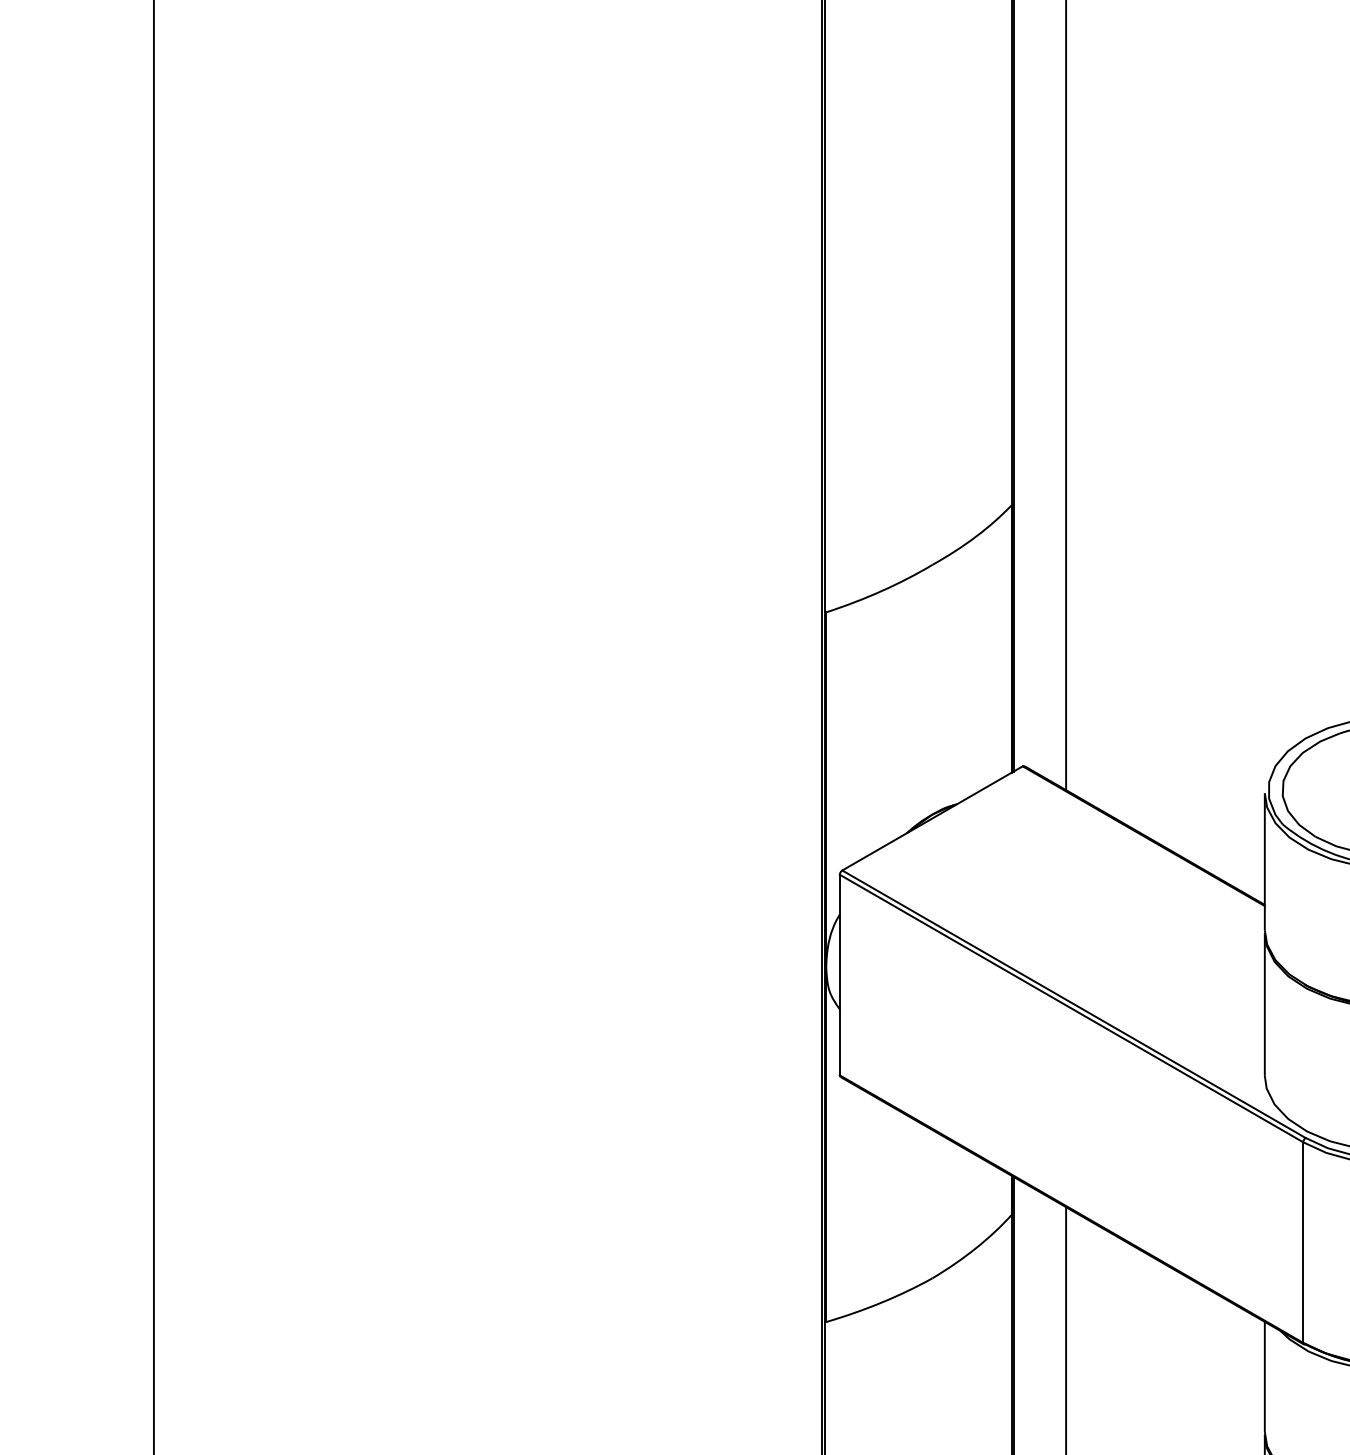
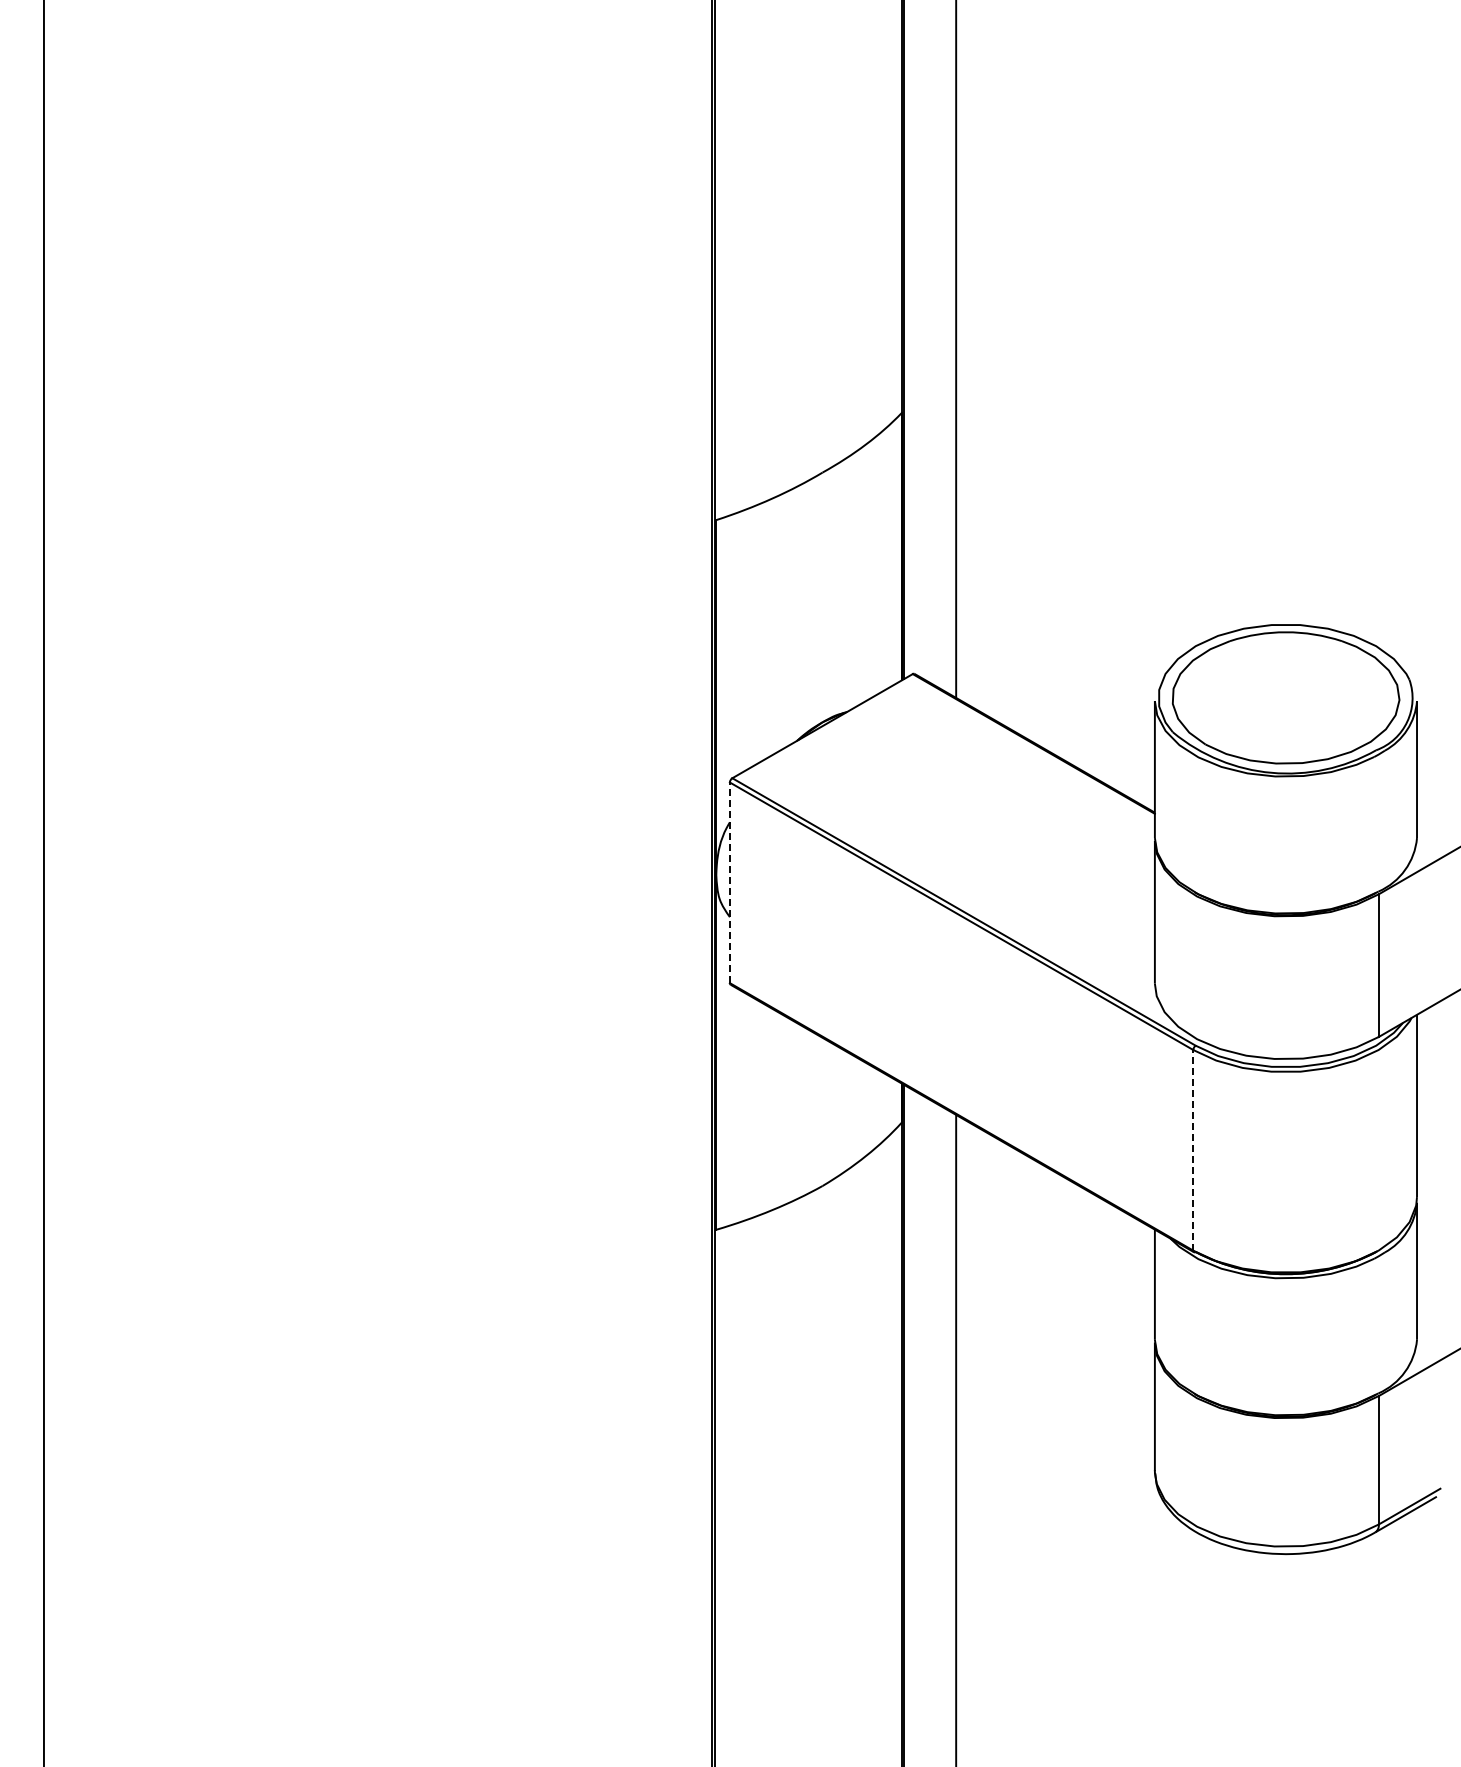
line: (839, 974) -> (729, 882), solid -> dashed
line: (1303, 1241) -> (1193, 1149), solid -> dashed

